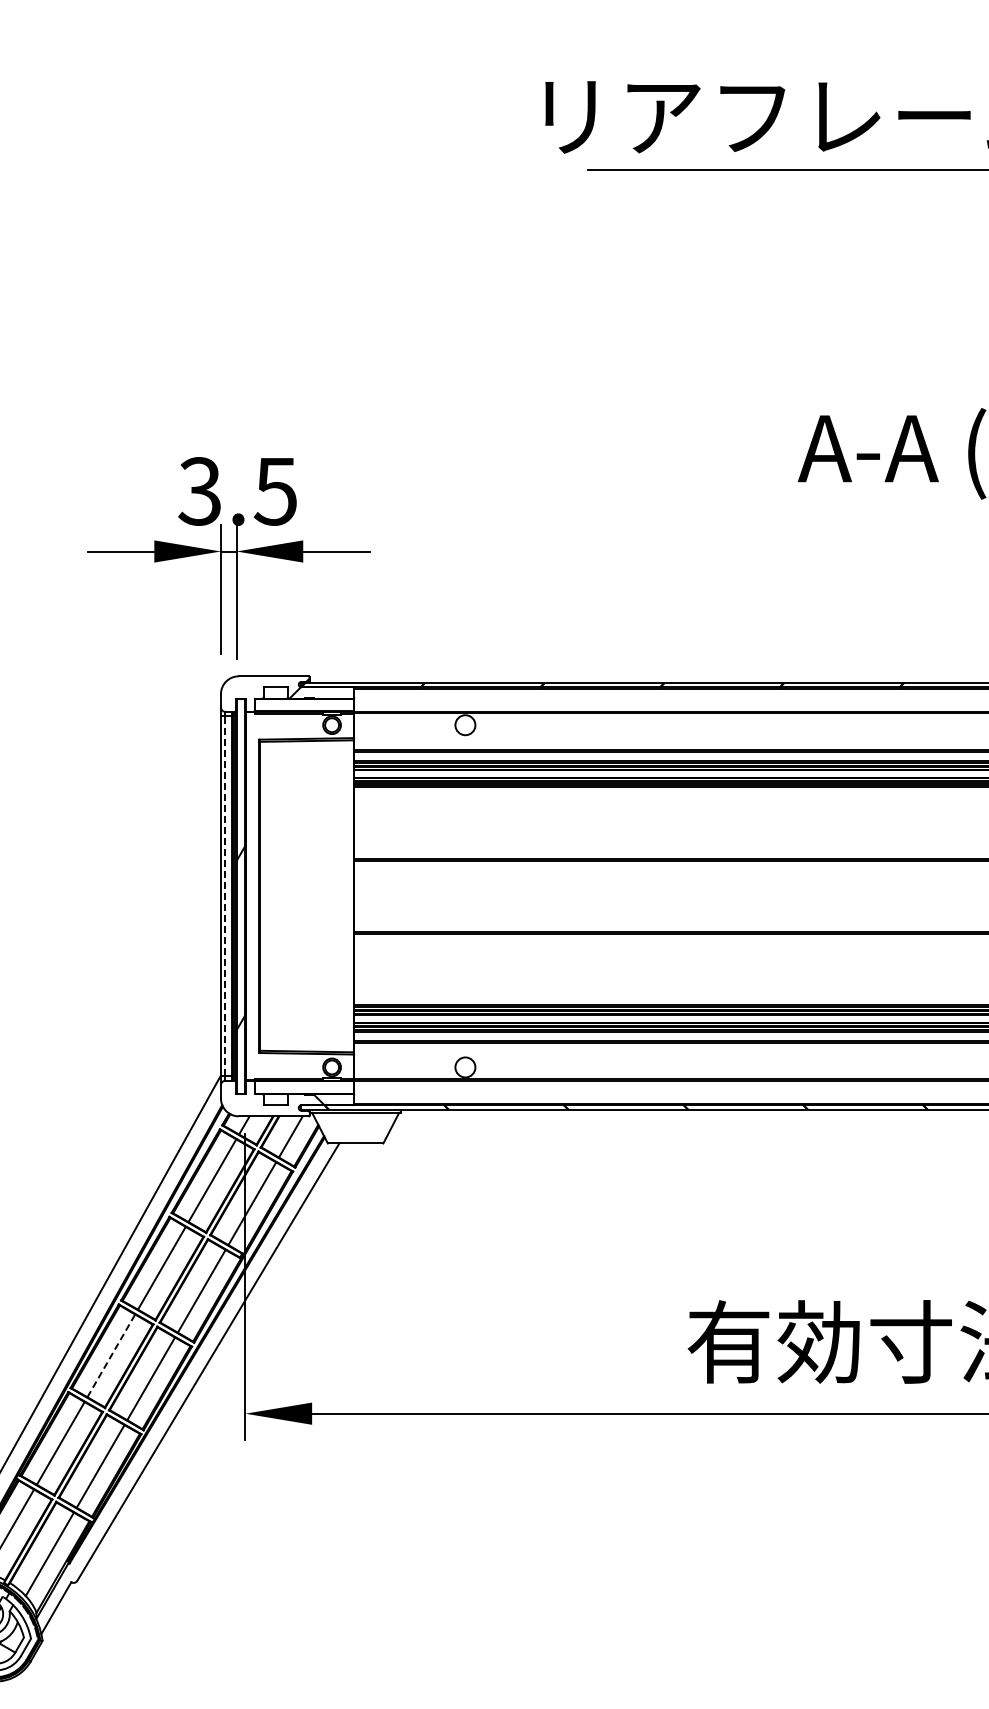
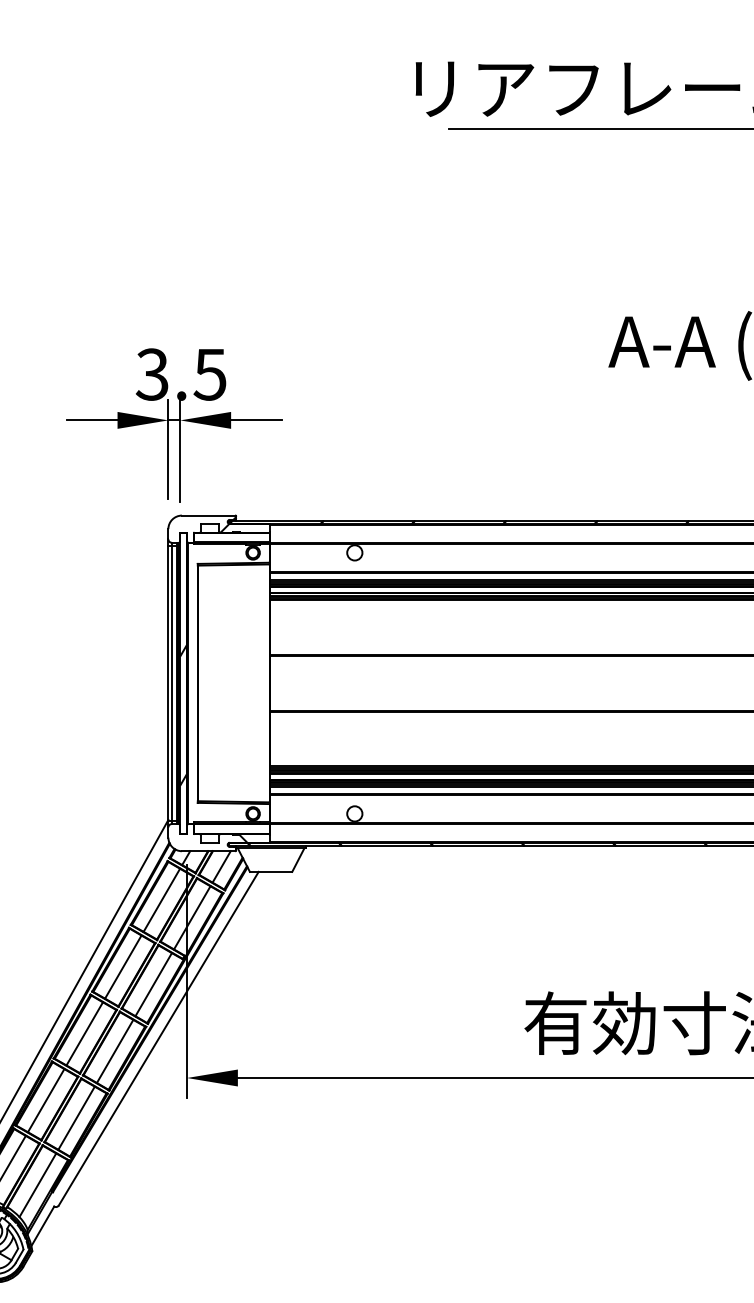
line: (225, 895) -> (171, 682), dashed -> solid
line: (111, 1355) -> (84, 1033), dashed -> solid

